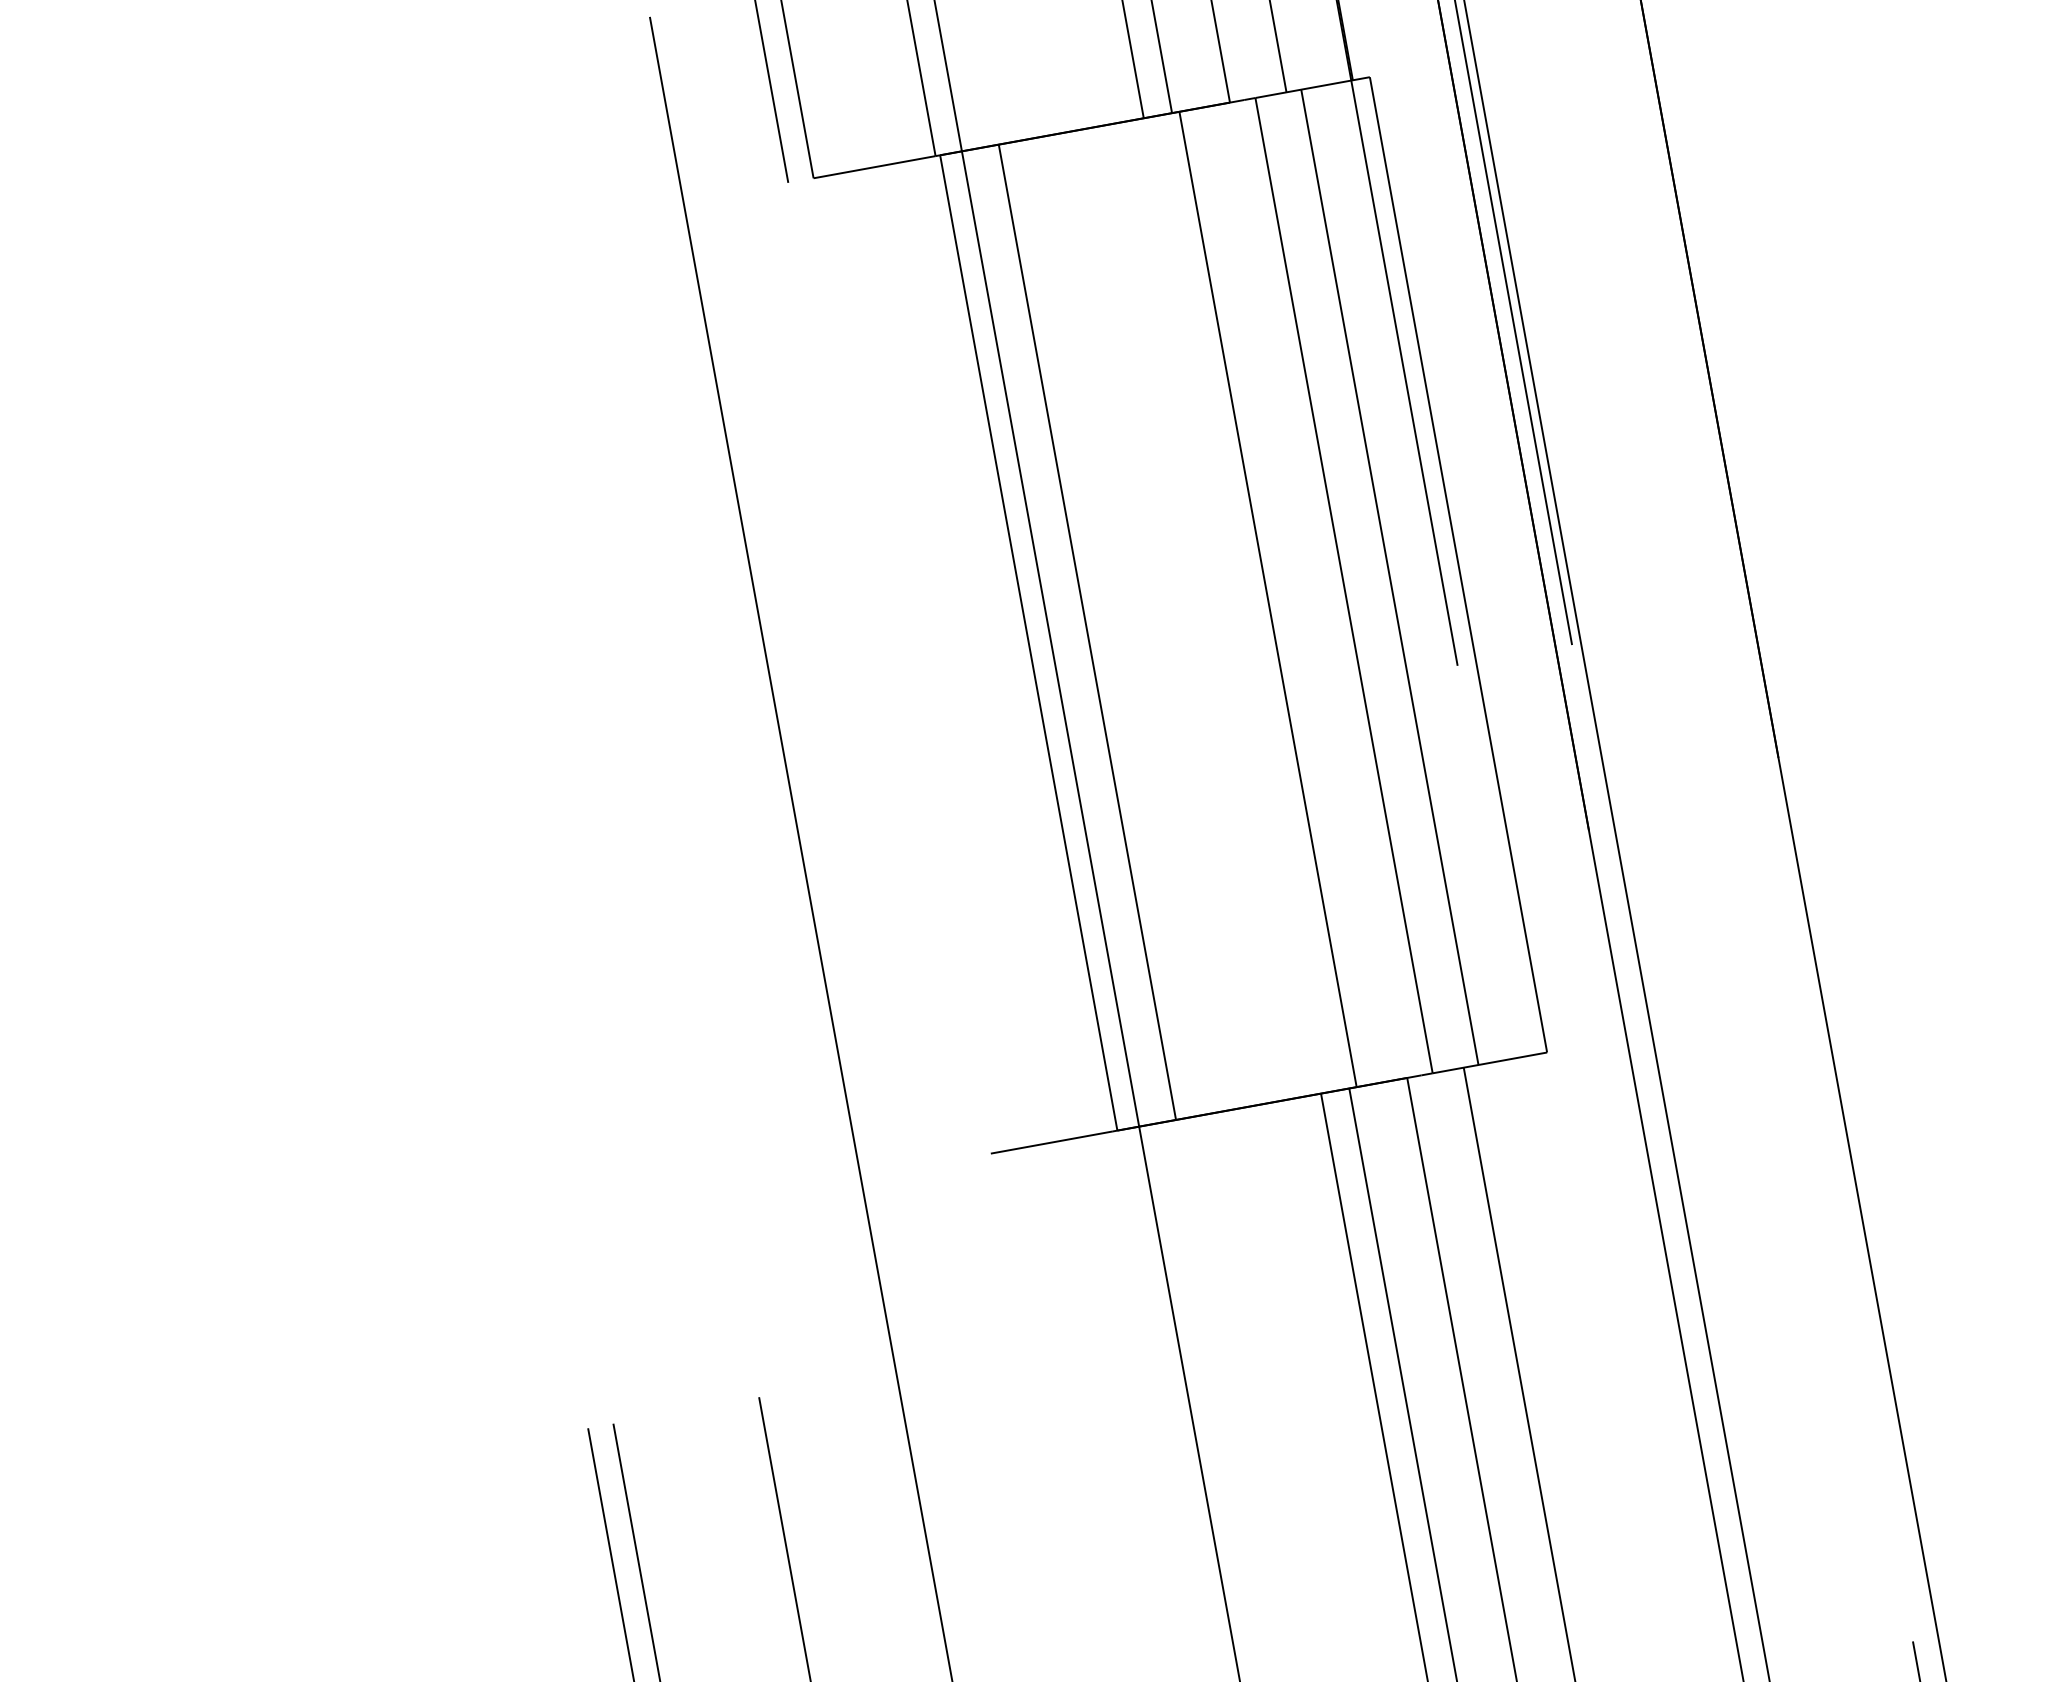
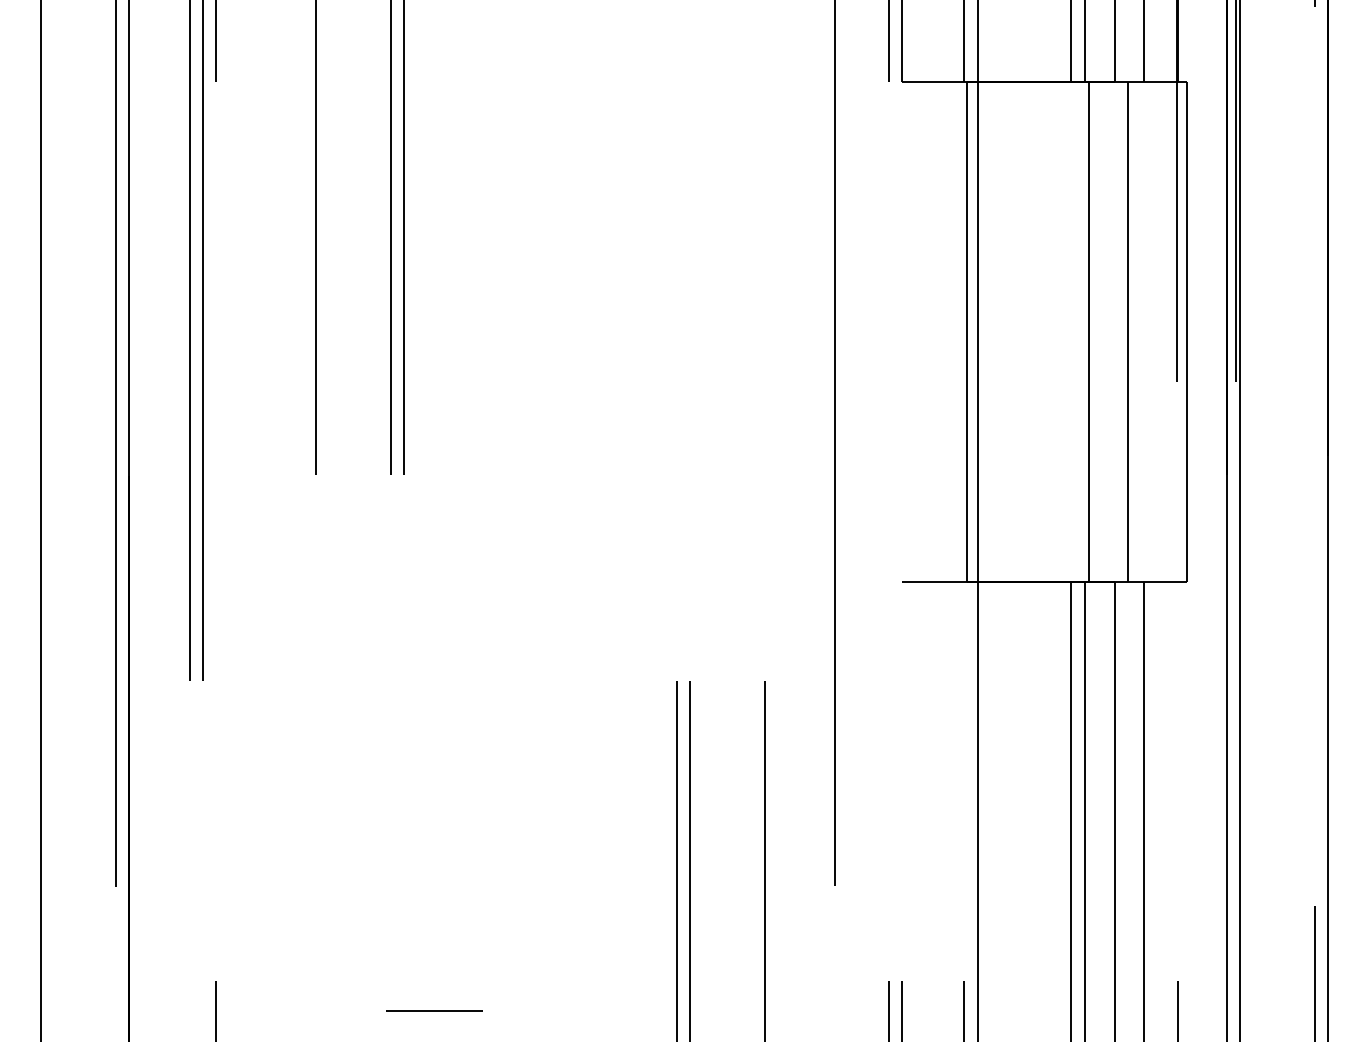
line: (1389, 576) -> (1151, 331), removed
line: (1087, 631) -> (996, 331), removed

